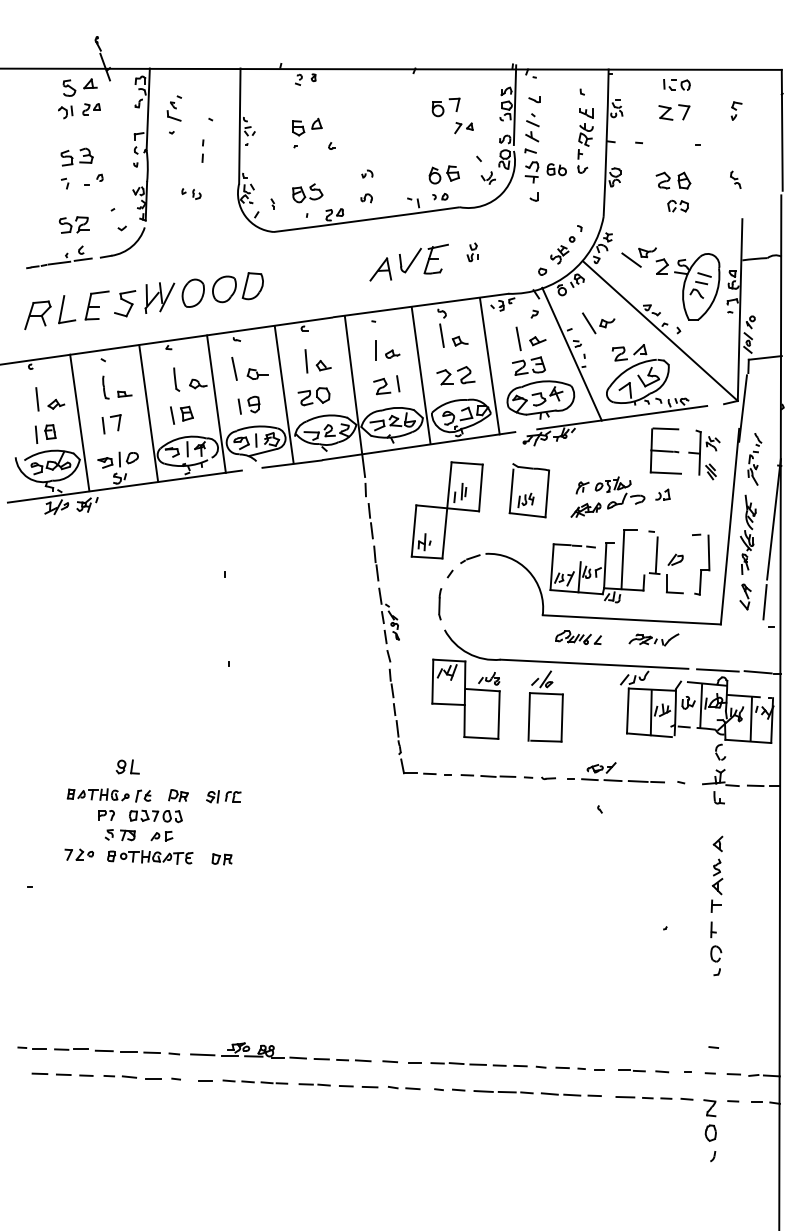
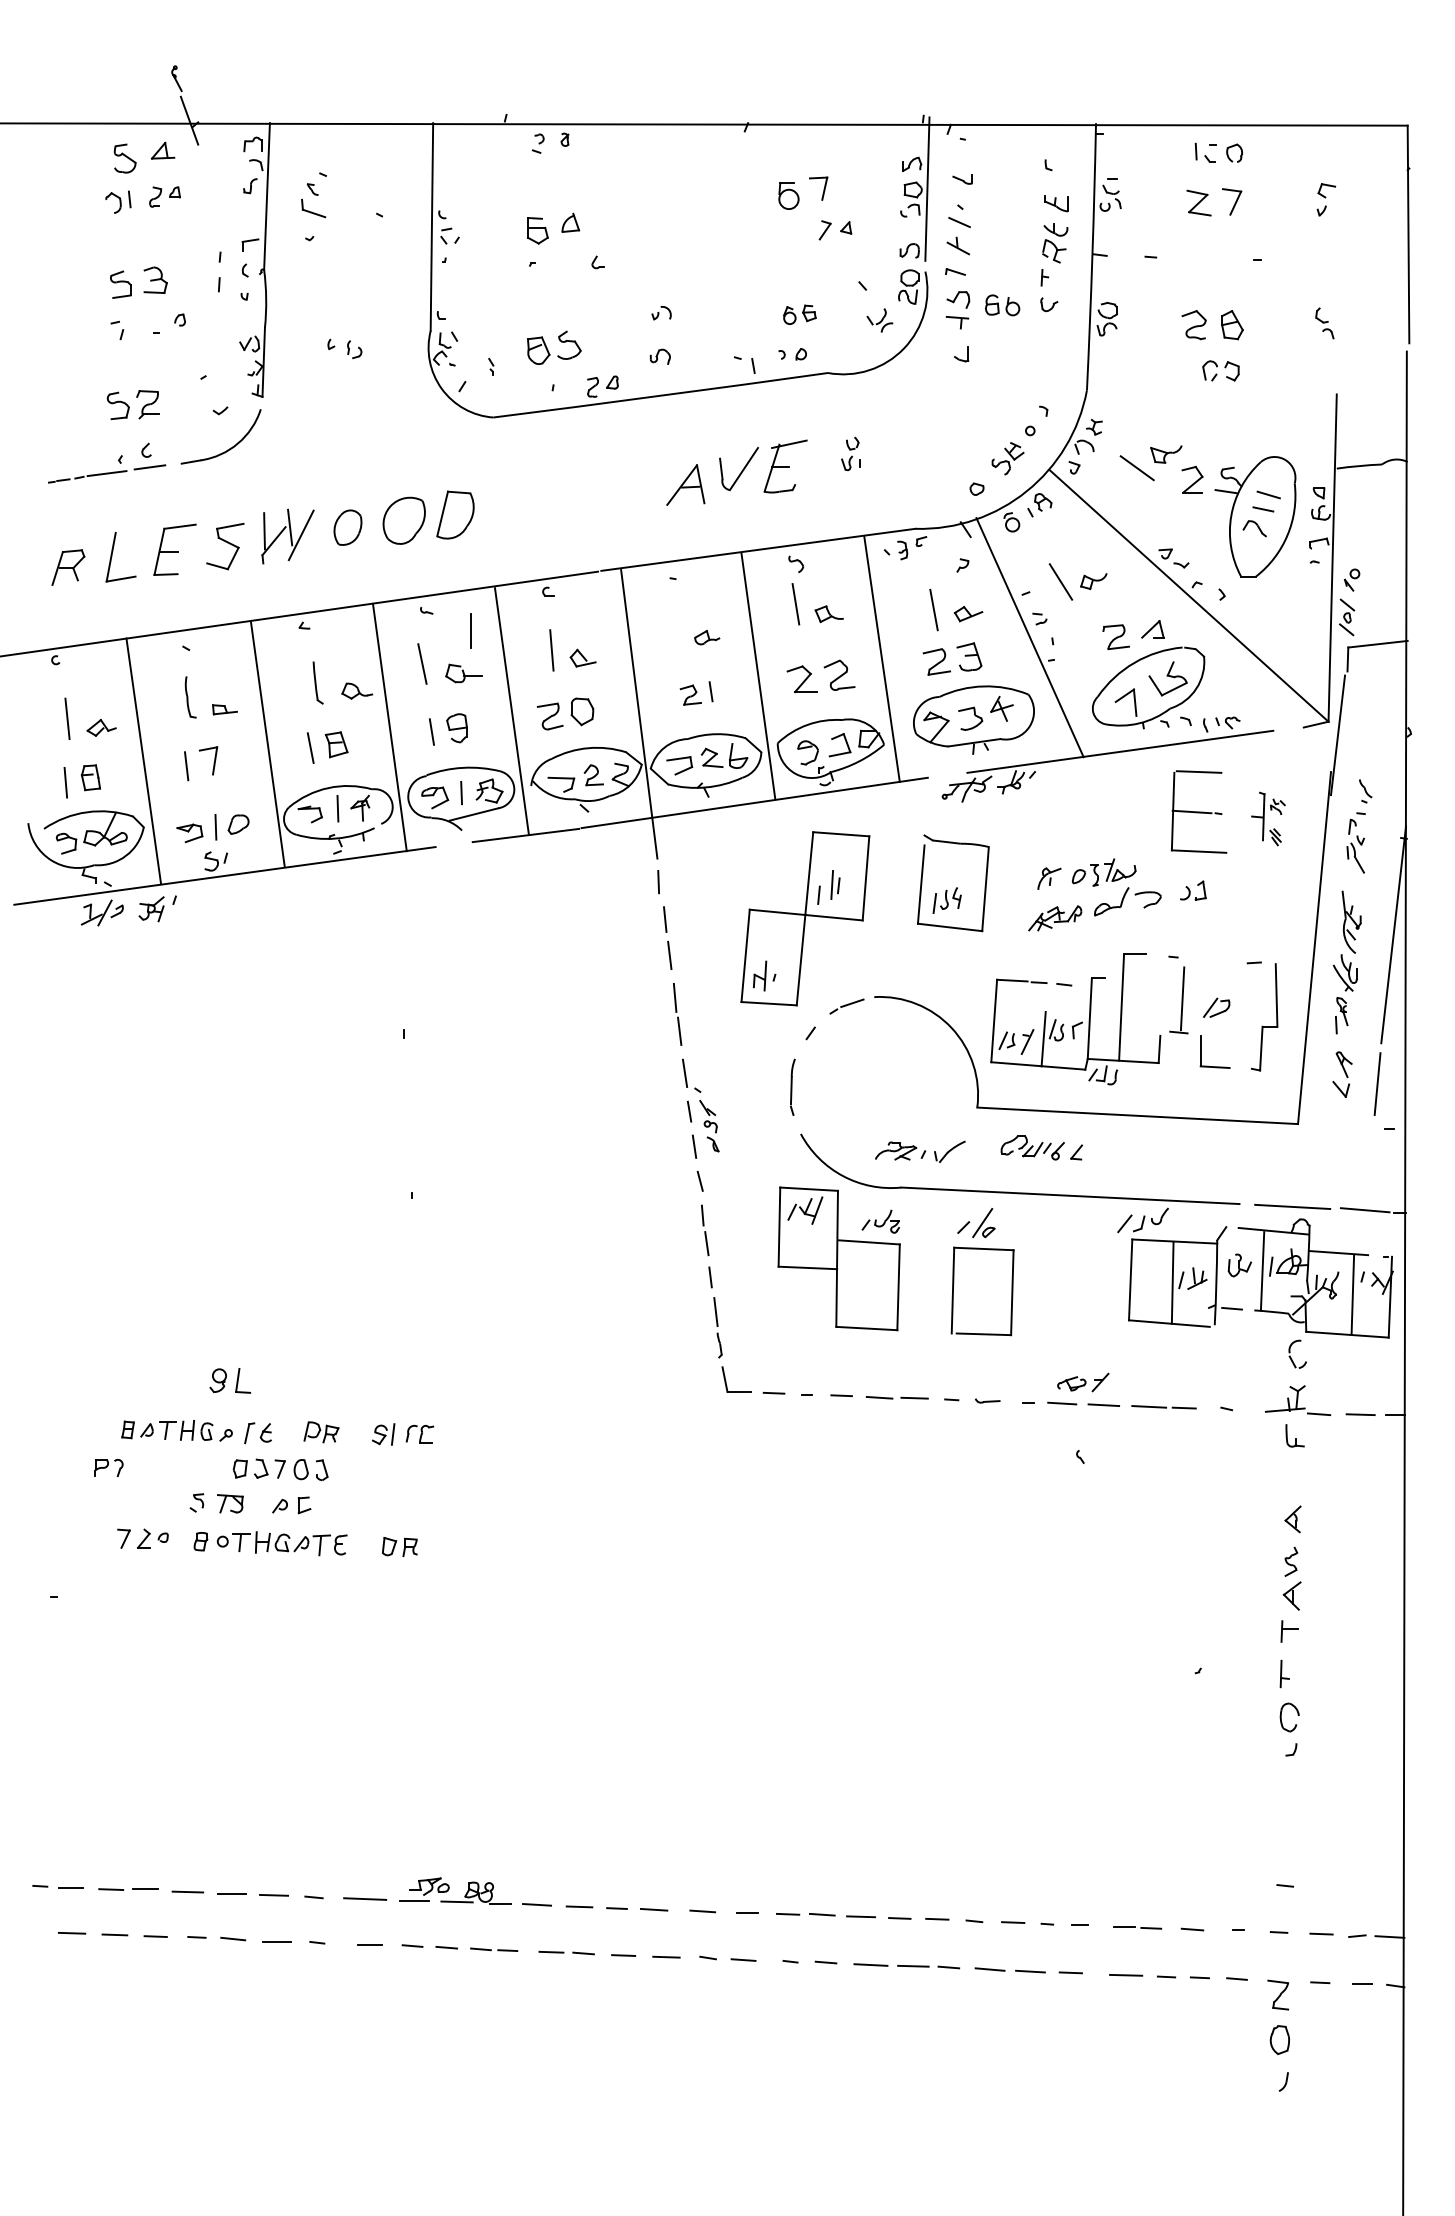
part: (202, 150) -> (218, 270), moved
part: (443, 174) -> (798, 313), size x0.6
part: (192, 292) -> (346, 526), size x0.7
part: (37, 315) -> (67, 567), size x0.7
line: (375, 350) -> (470, 630), moved
part: (386, 385) -> (695, 693), size x0.7
part: (704, 454) -> (1268, 818), size x0.6
part: (653, 639) -> (919, 1151), moved
part: (106, 815) -> (109, 1468), moved

